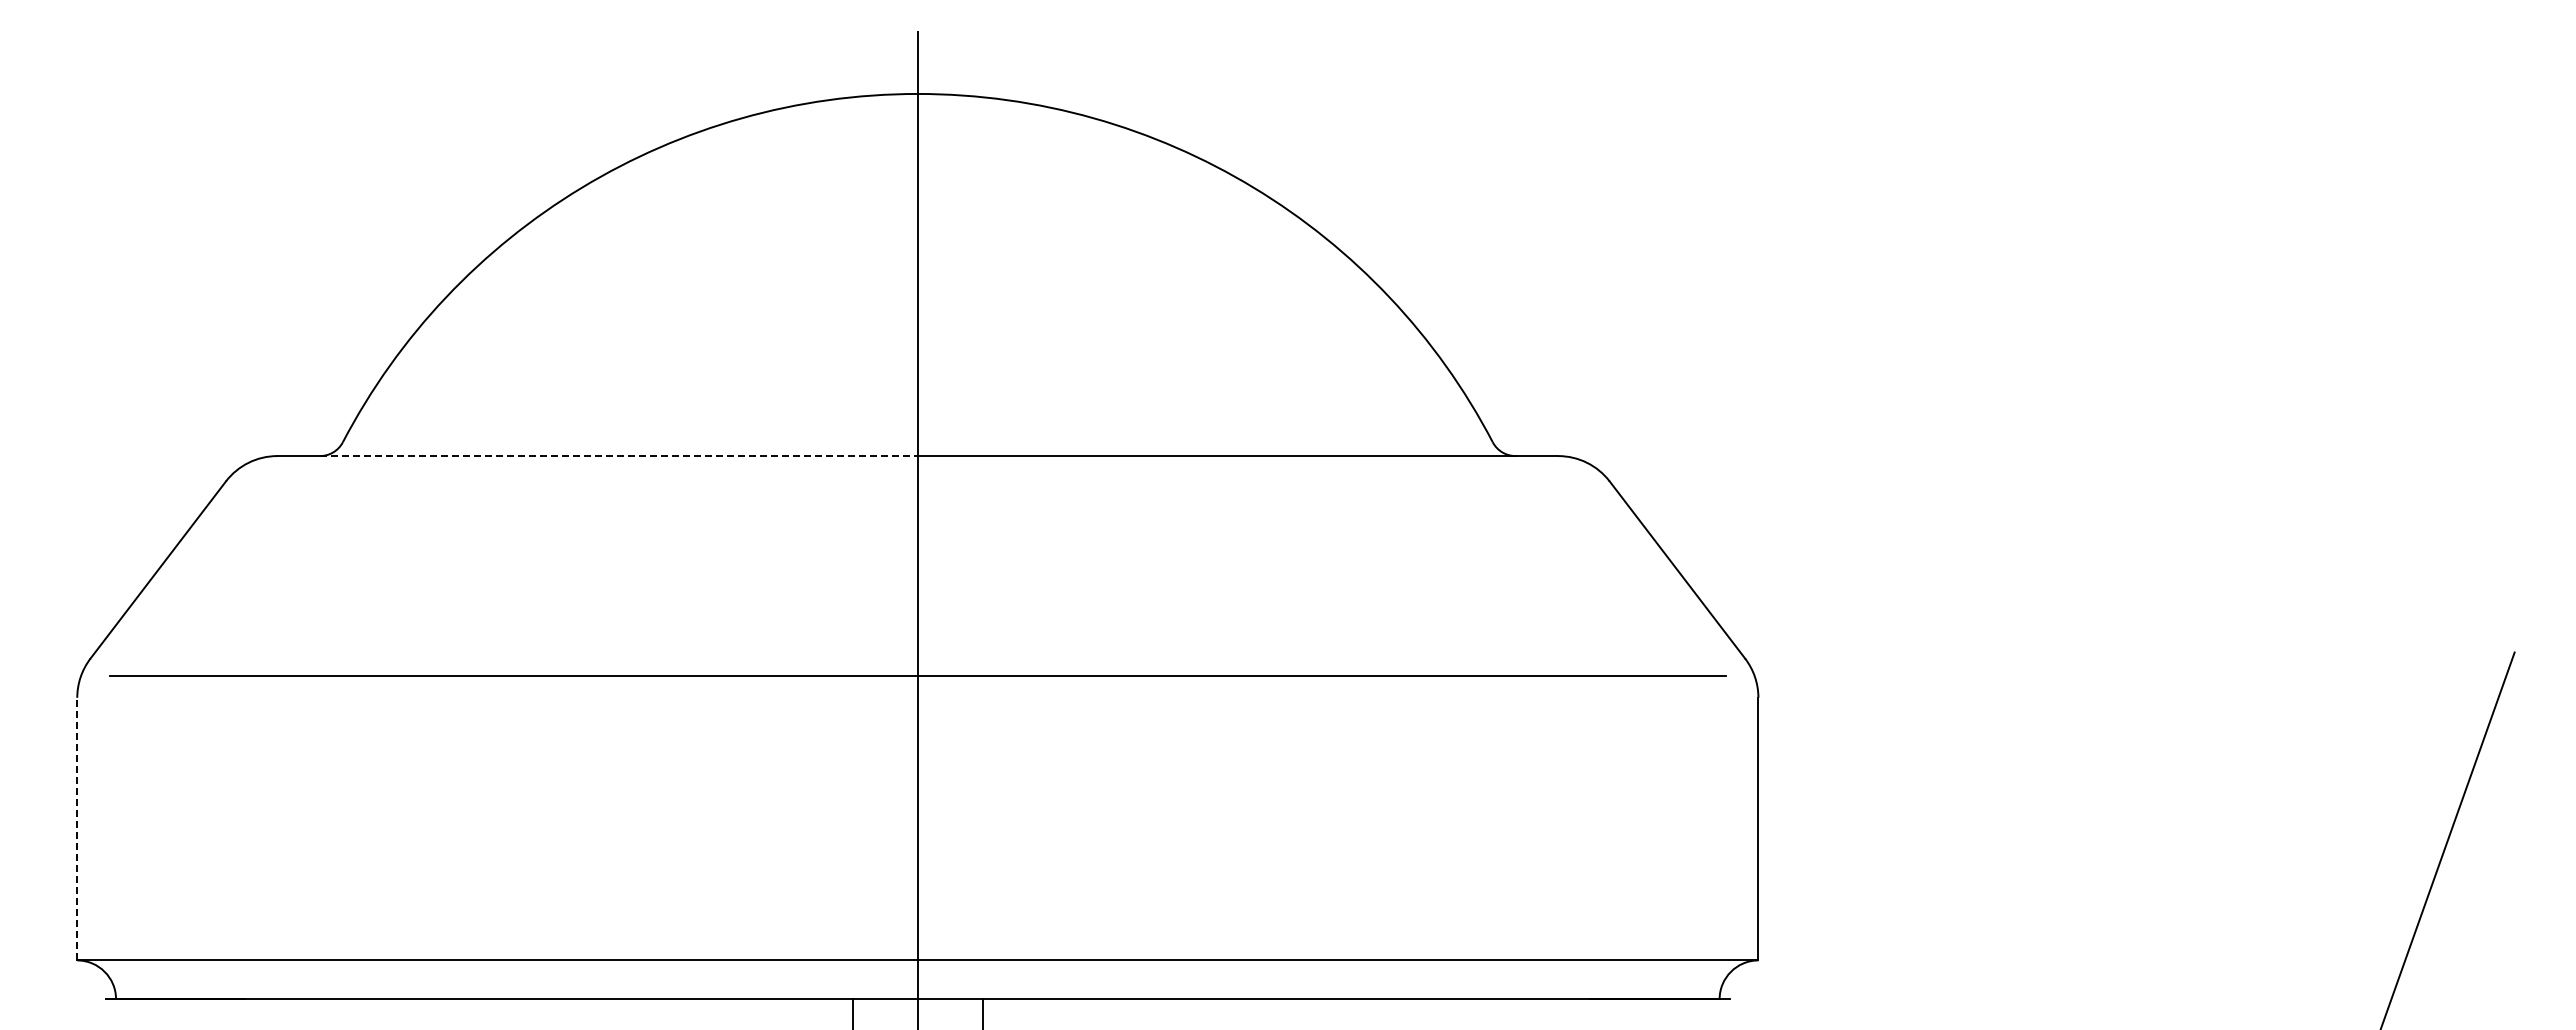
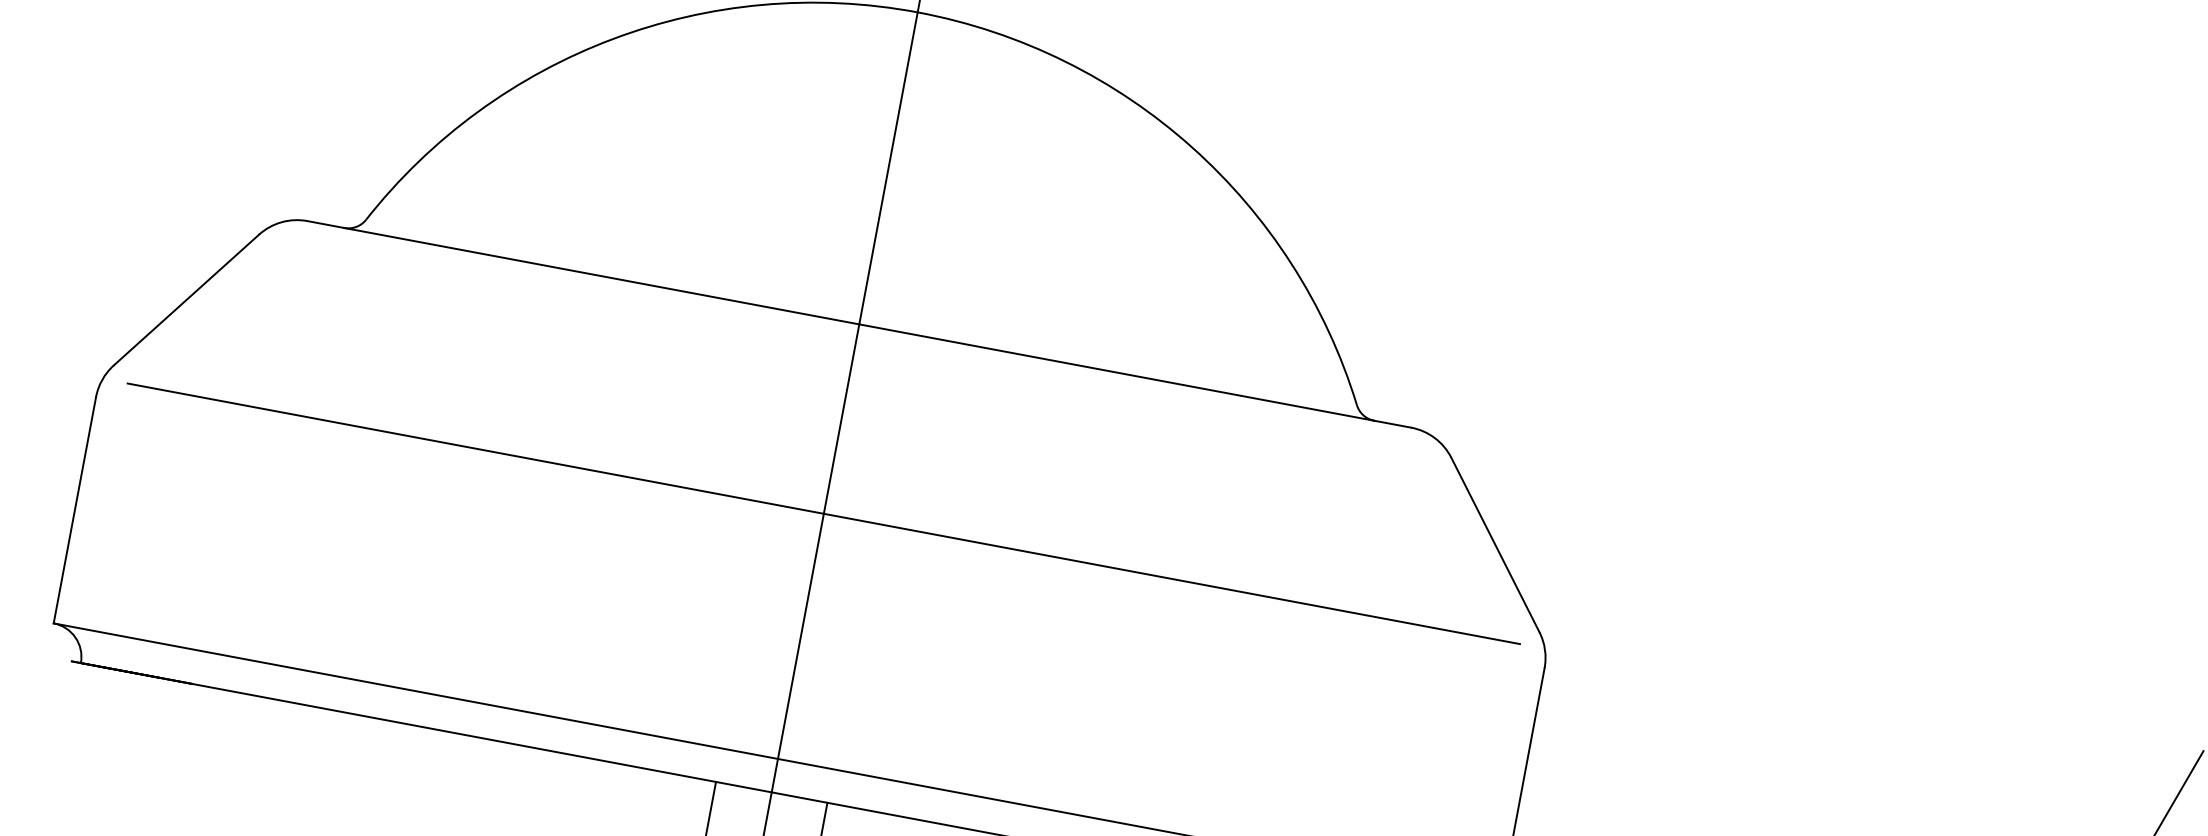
line: (618, 456) -> (601, 276), dashed -> solid
line: (77, 828) -> (75, 509), dashed -> solid

